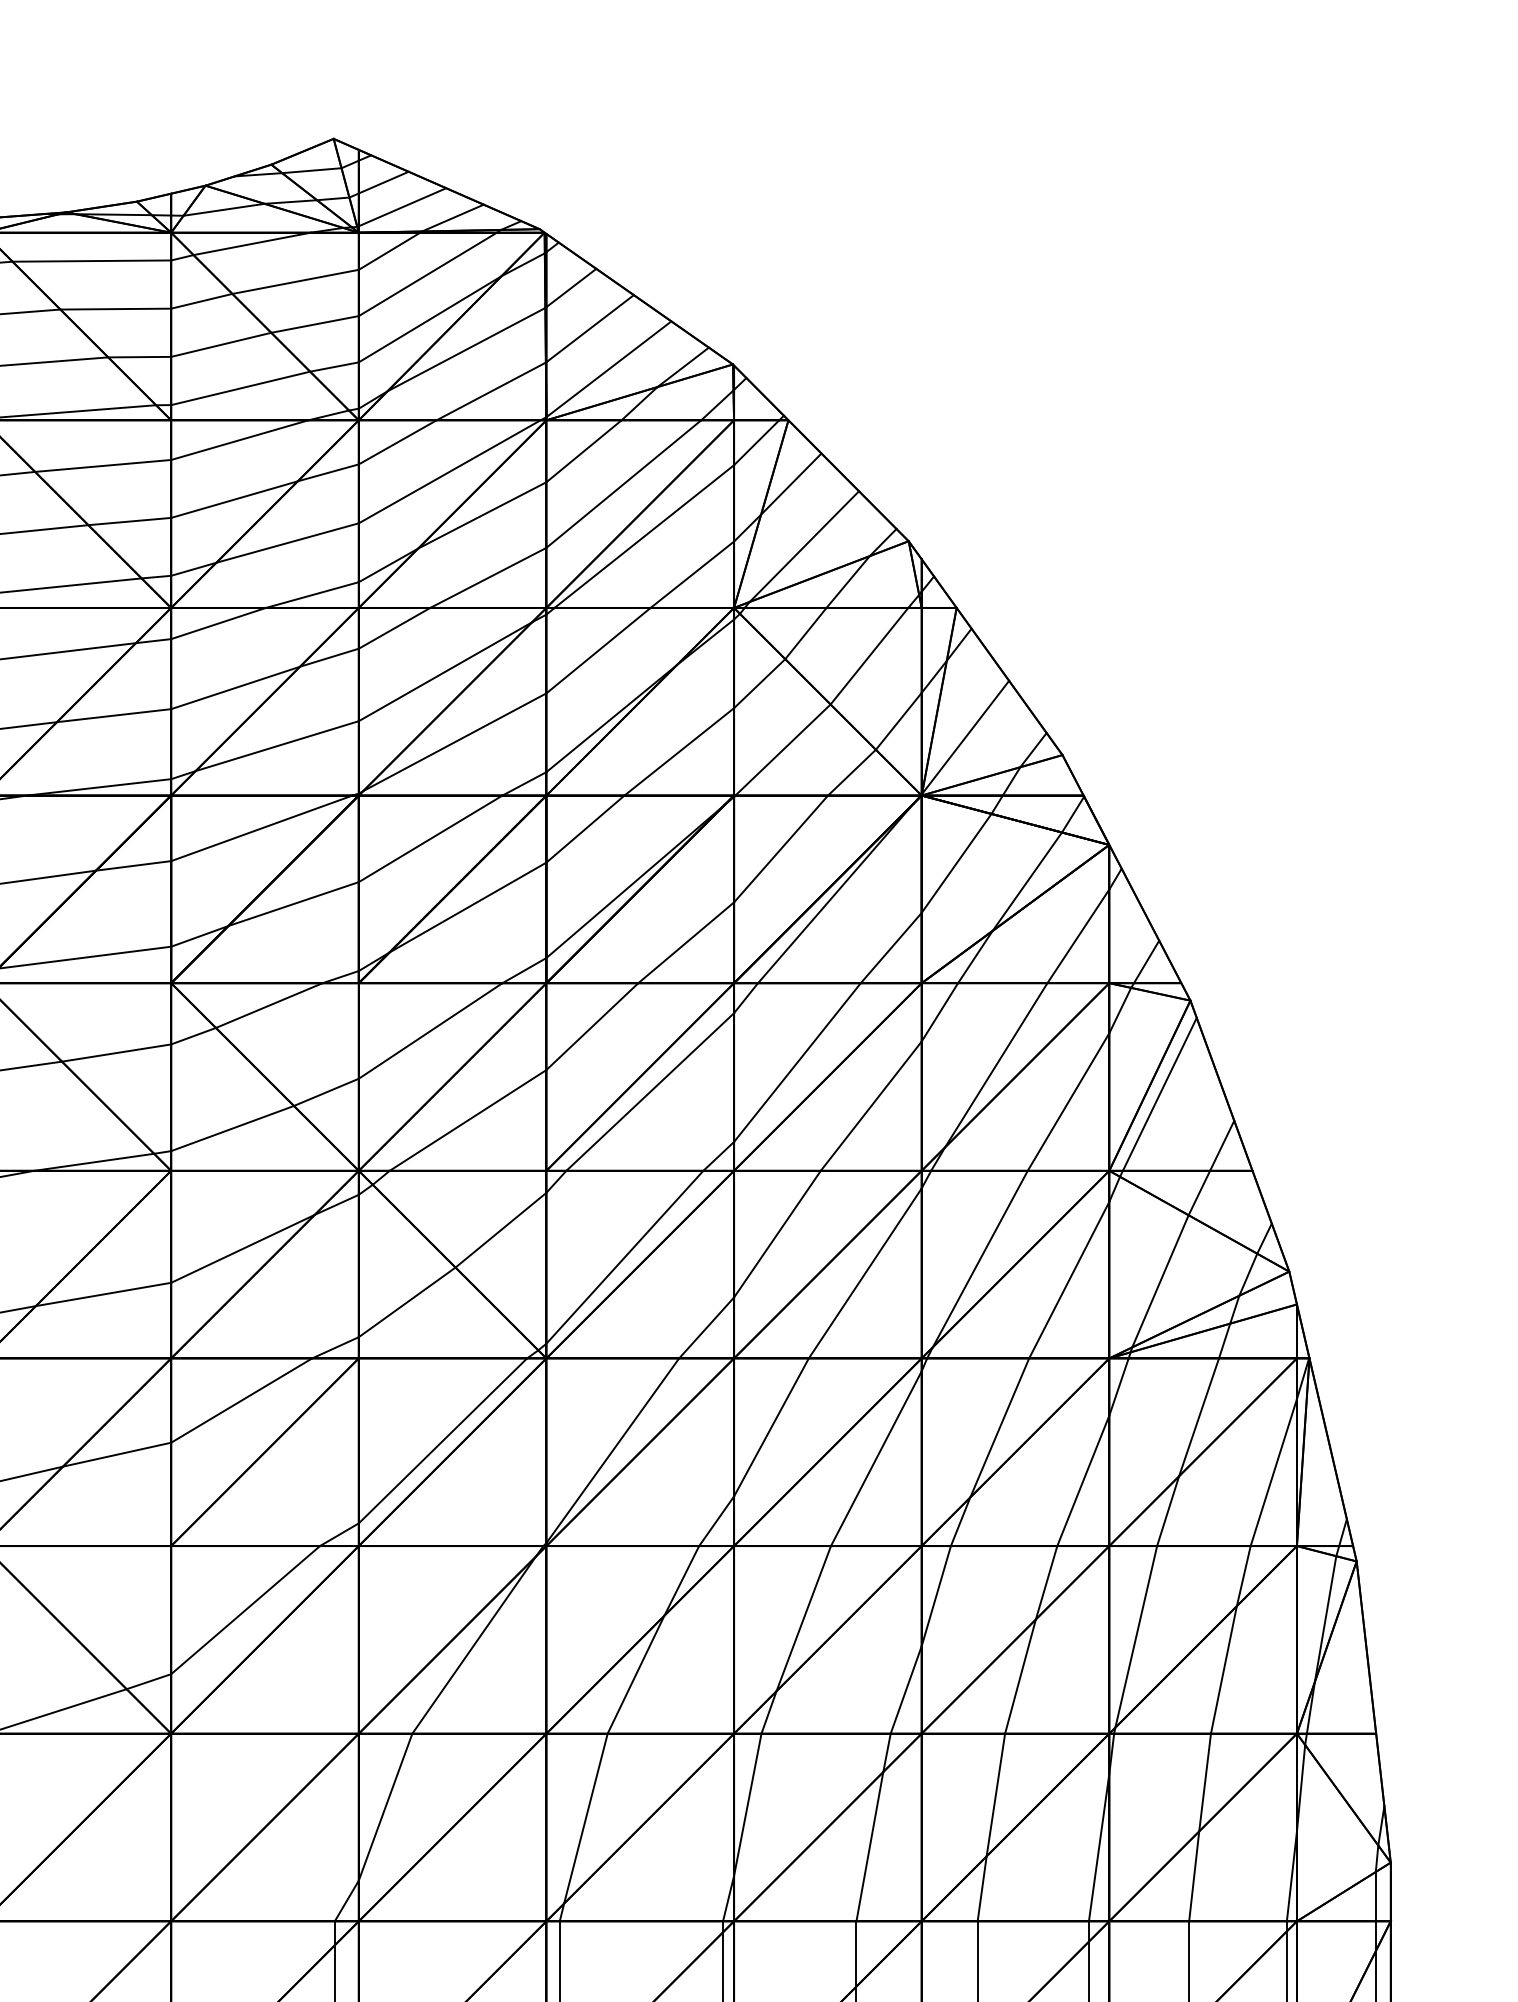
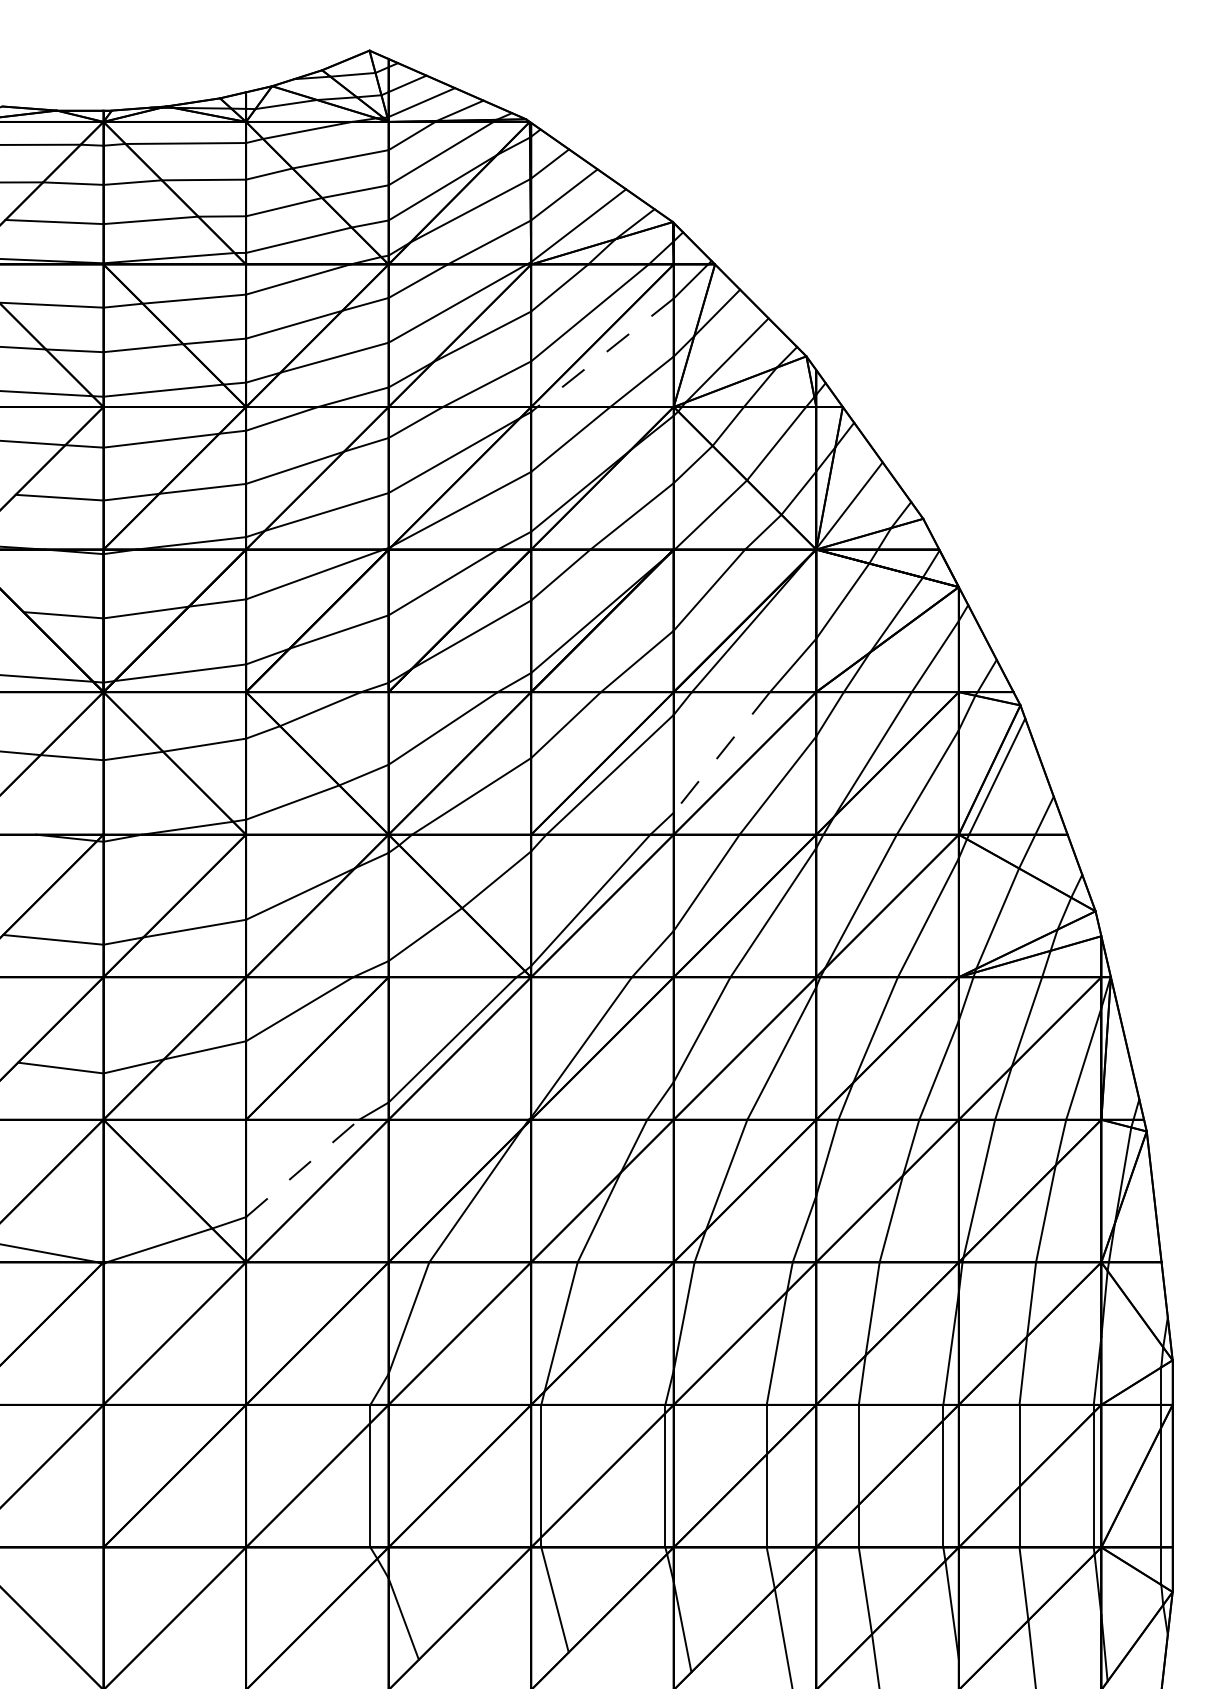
line: (644, 537) -> (605, 353), solid -> dashed
line: (796, 1062) -> (721, 752), solid -> dashed
line: (245, 1610) -> (302, 1168), solid -> dashed

